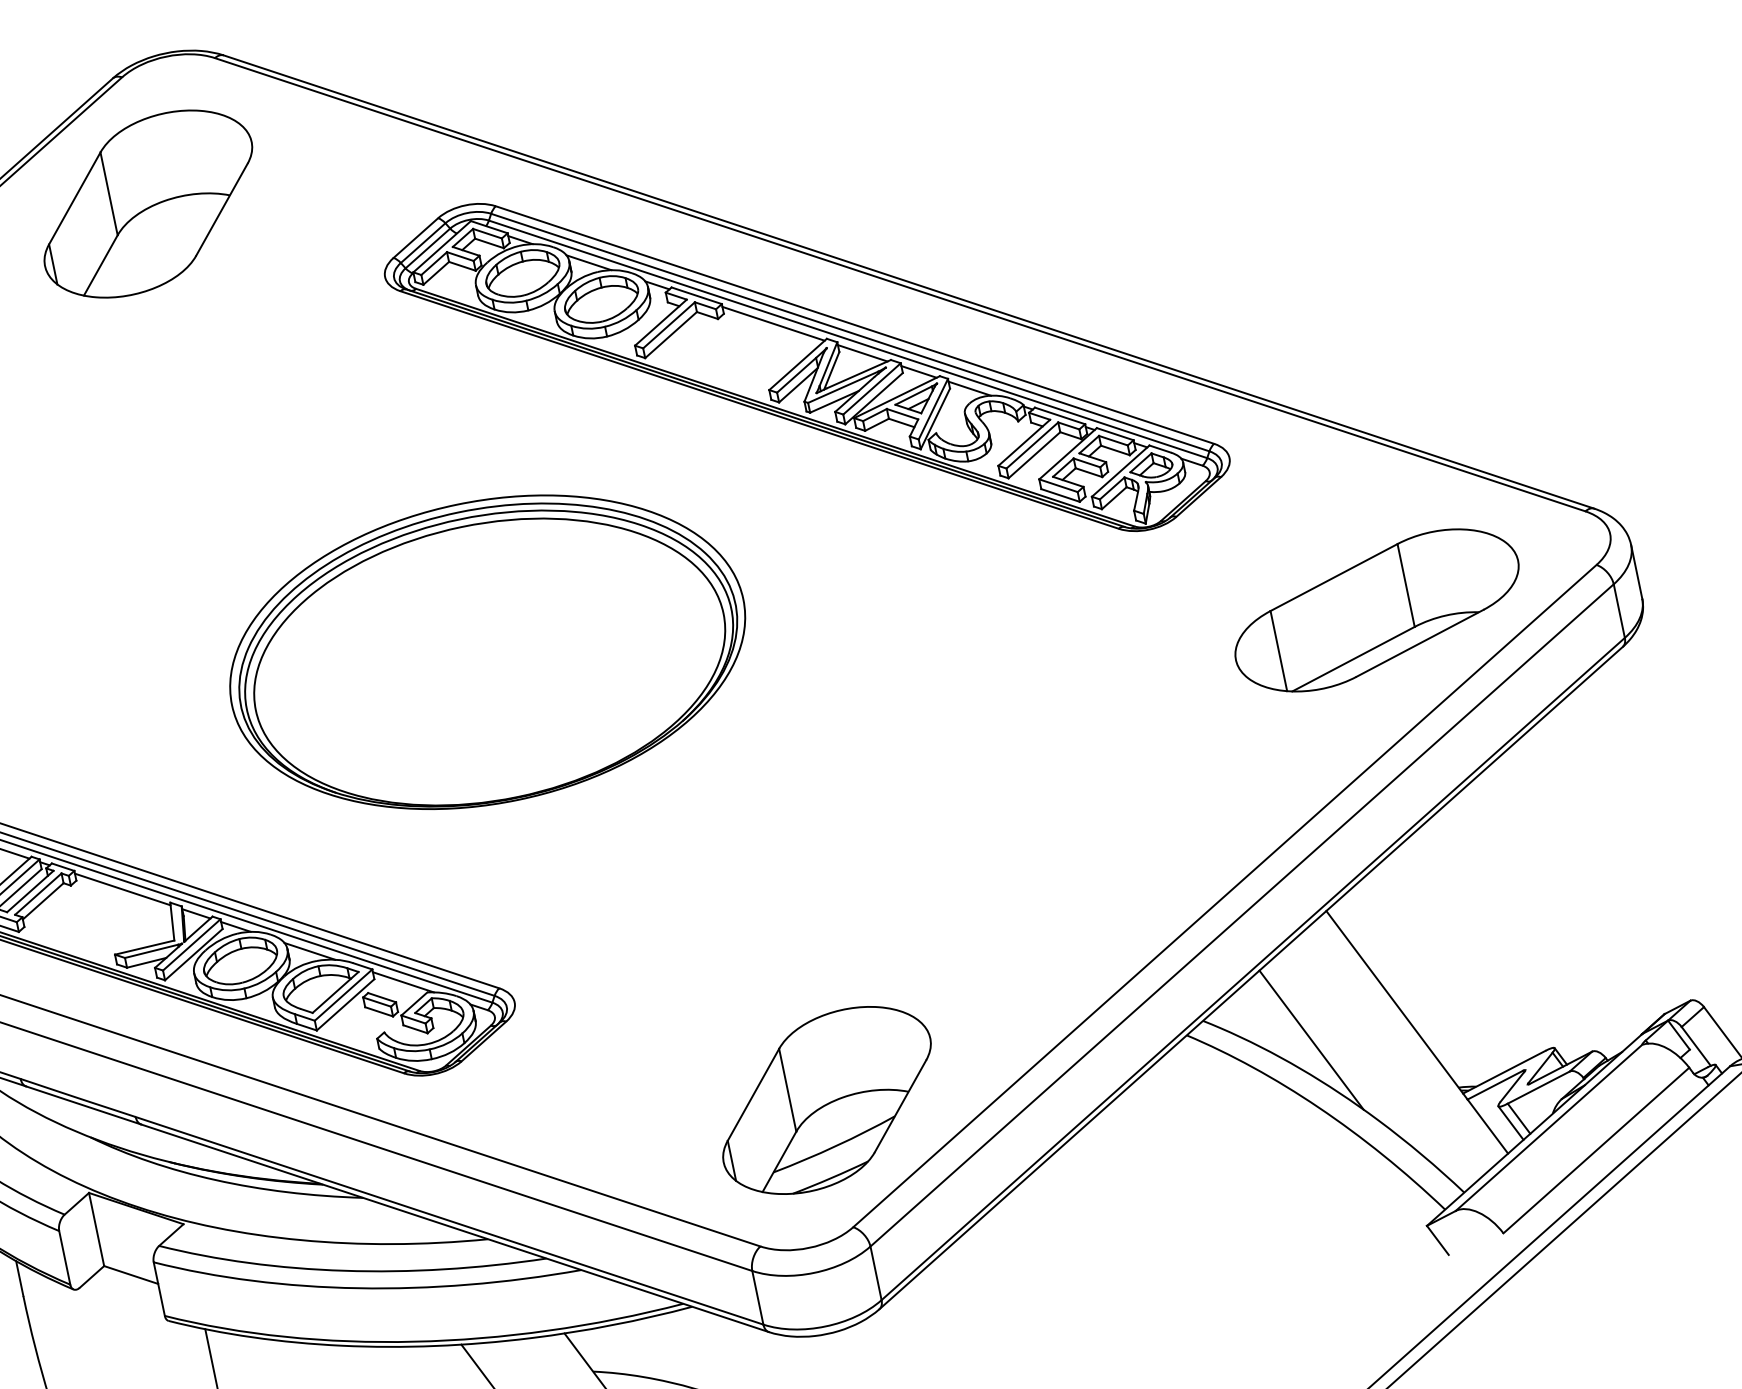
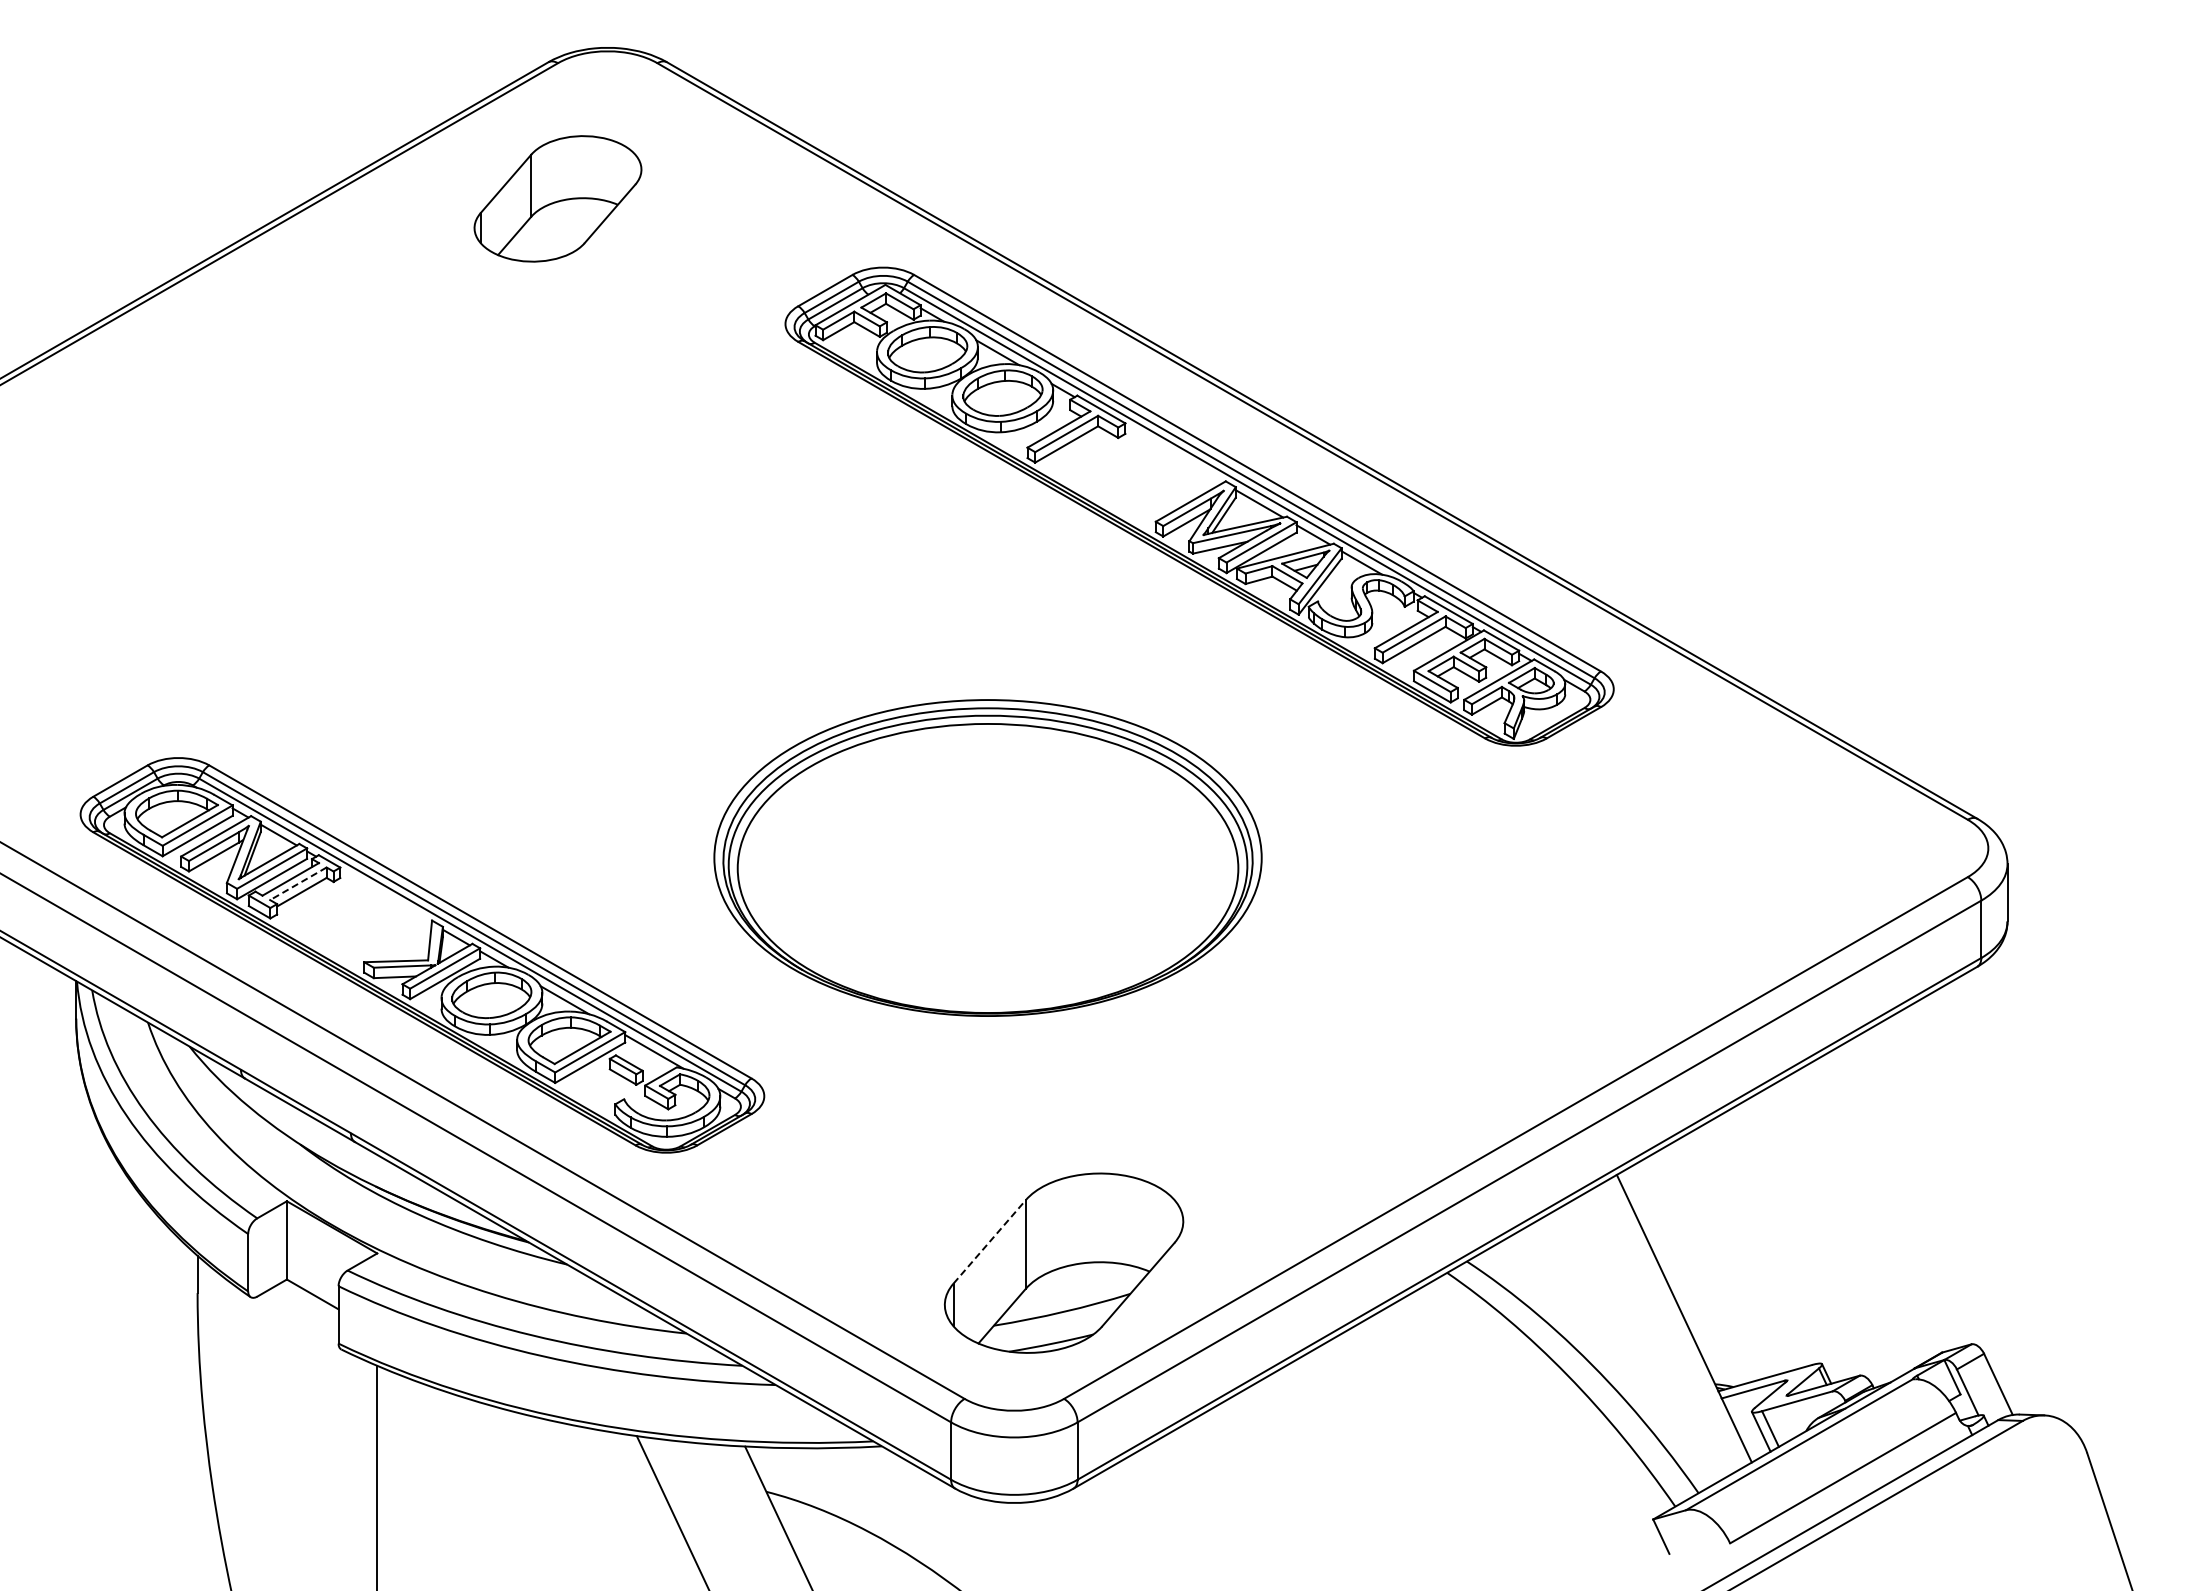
part: (147, 203) -> (557, 198), size x0.7
line: (773, 323) -> (1174, 454), removed
part: (1376, 609) -> (1732, 876), removed
part: (487, 651) -> (987, 857), moved
line: (122, 889) -> (385, 896), removed
line: (38, 893) -> (298, 883), solid -> dashed
line: (1310, 1039) -> (1573, 1303), removed
line: (754, 1094) -> (990, 1241), solid -> dashed

